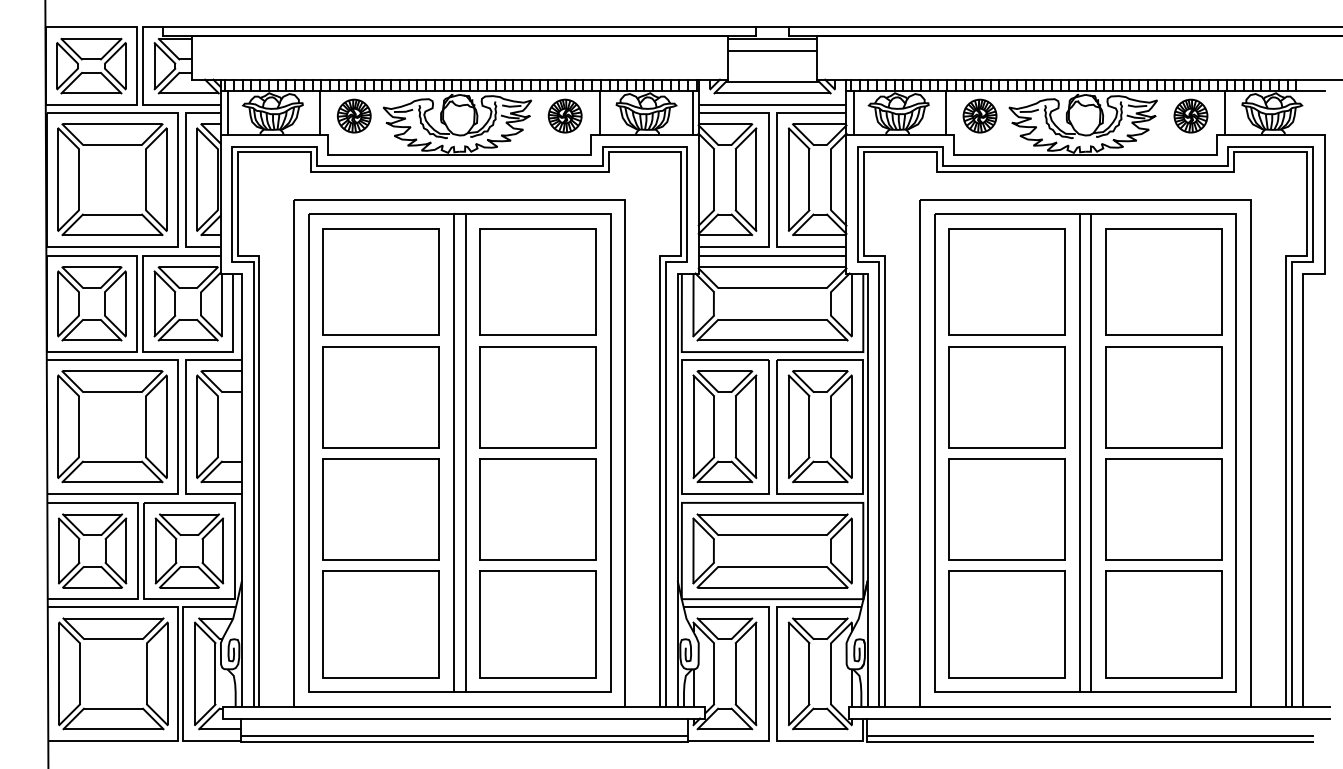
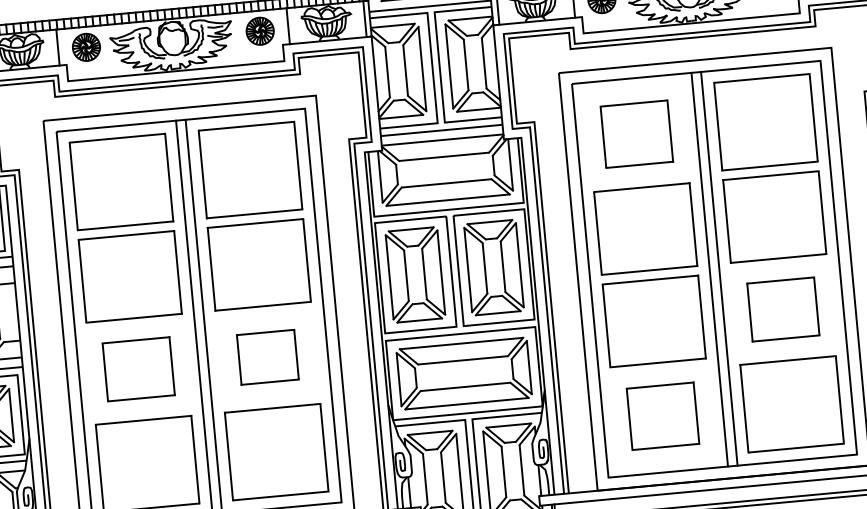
part: (1006, 281) -> (636, 133), size x0.7
part: (380, 509) -> (138, 369), size x0.7
part: (537, 509) -> (267, 357), size x0.6
part: (1163, 509) -> (783, 309), size x0.7
part: (1006, 624) -> (662, 416), size x0.7

